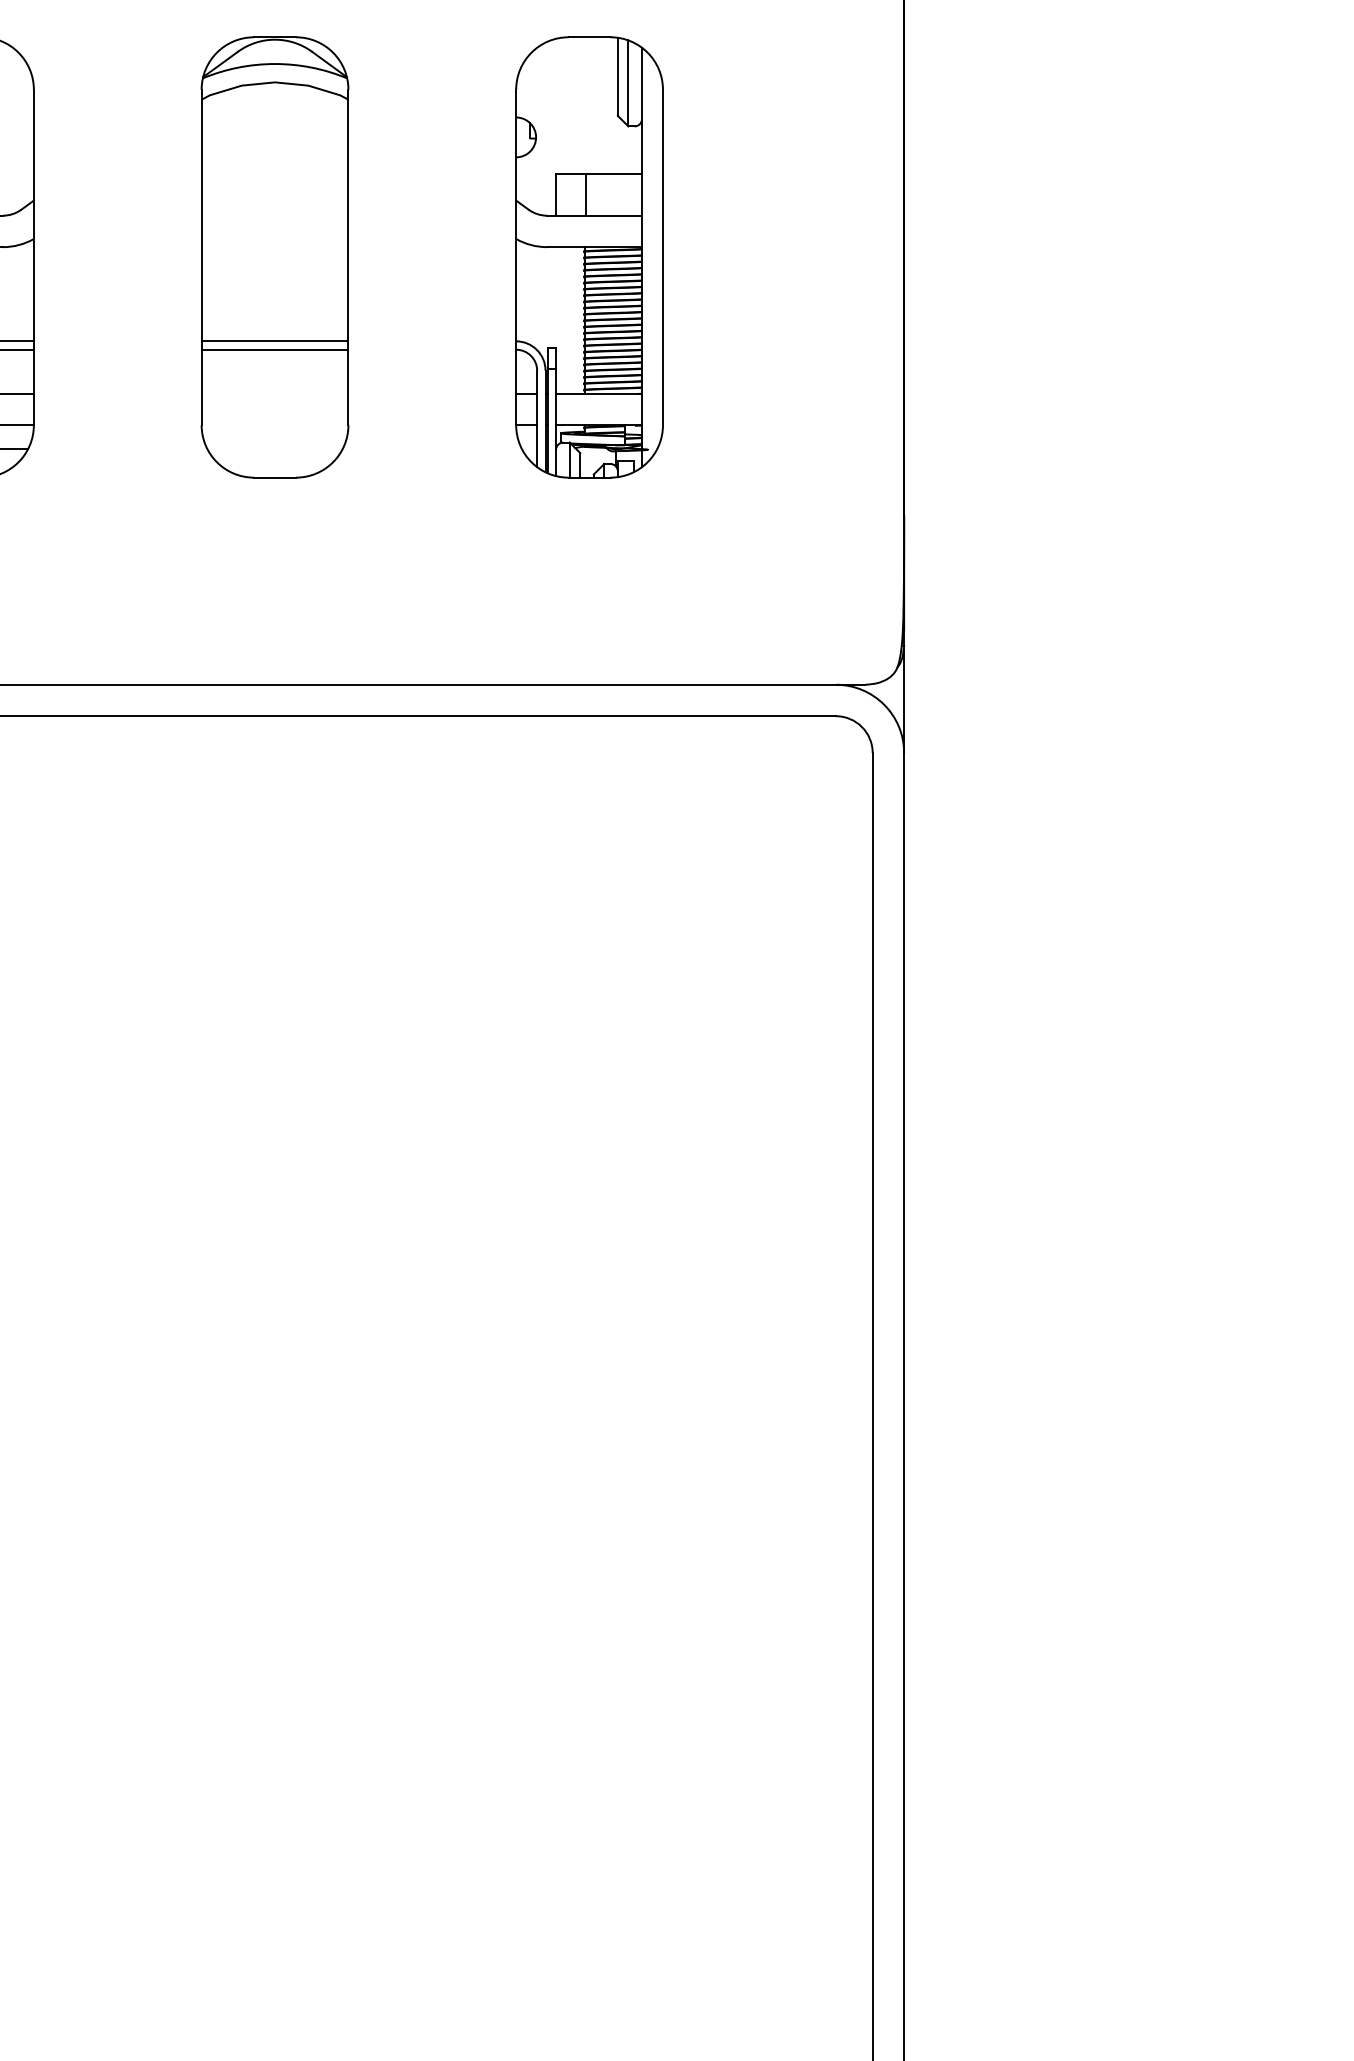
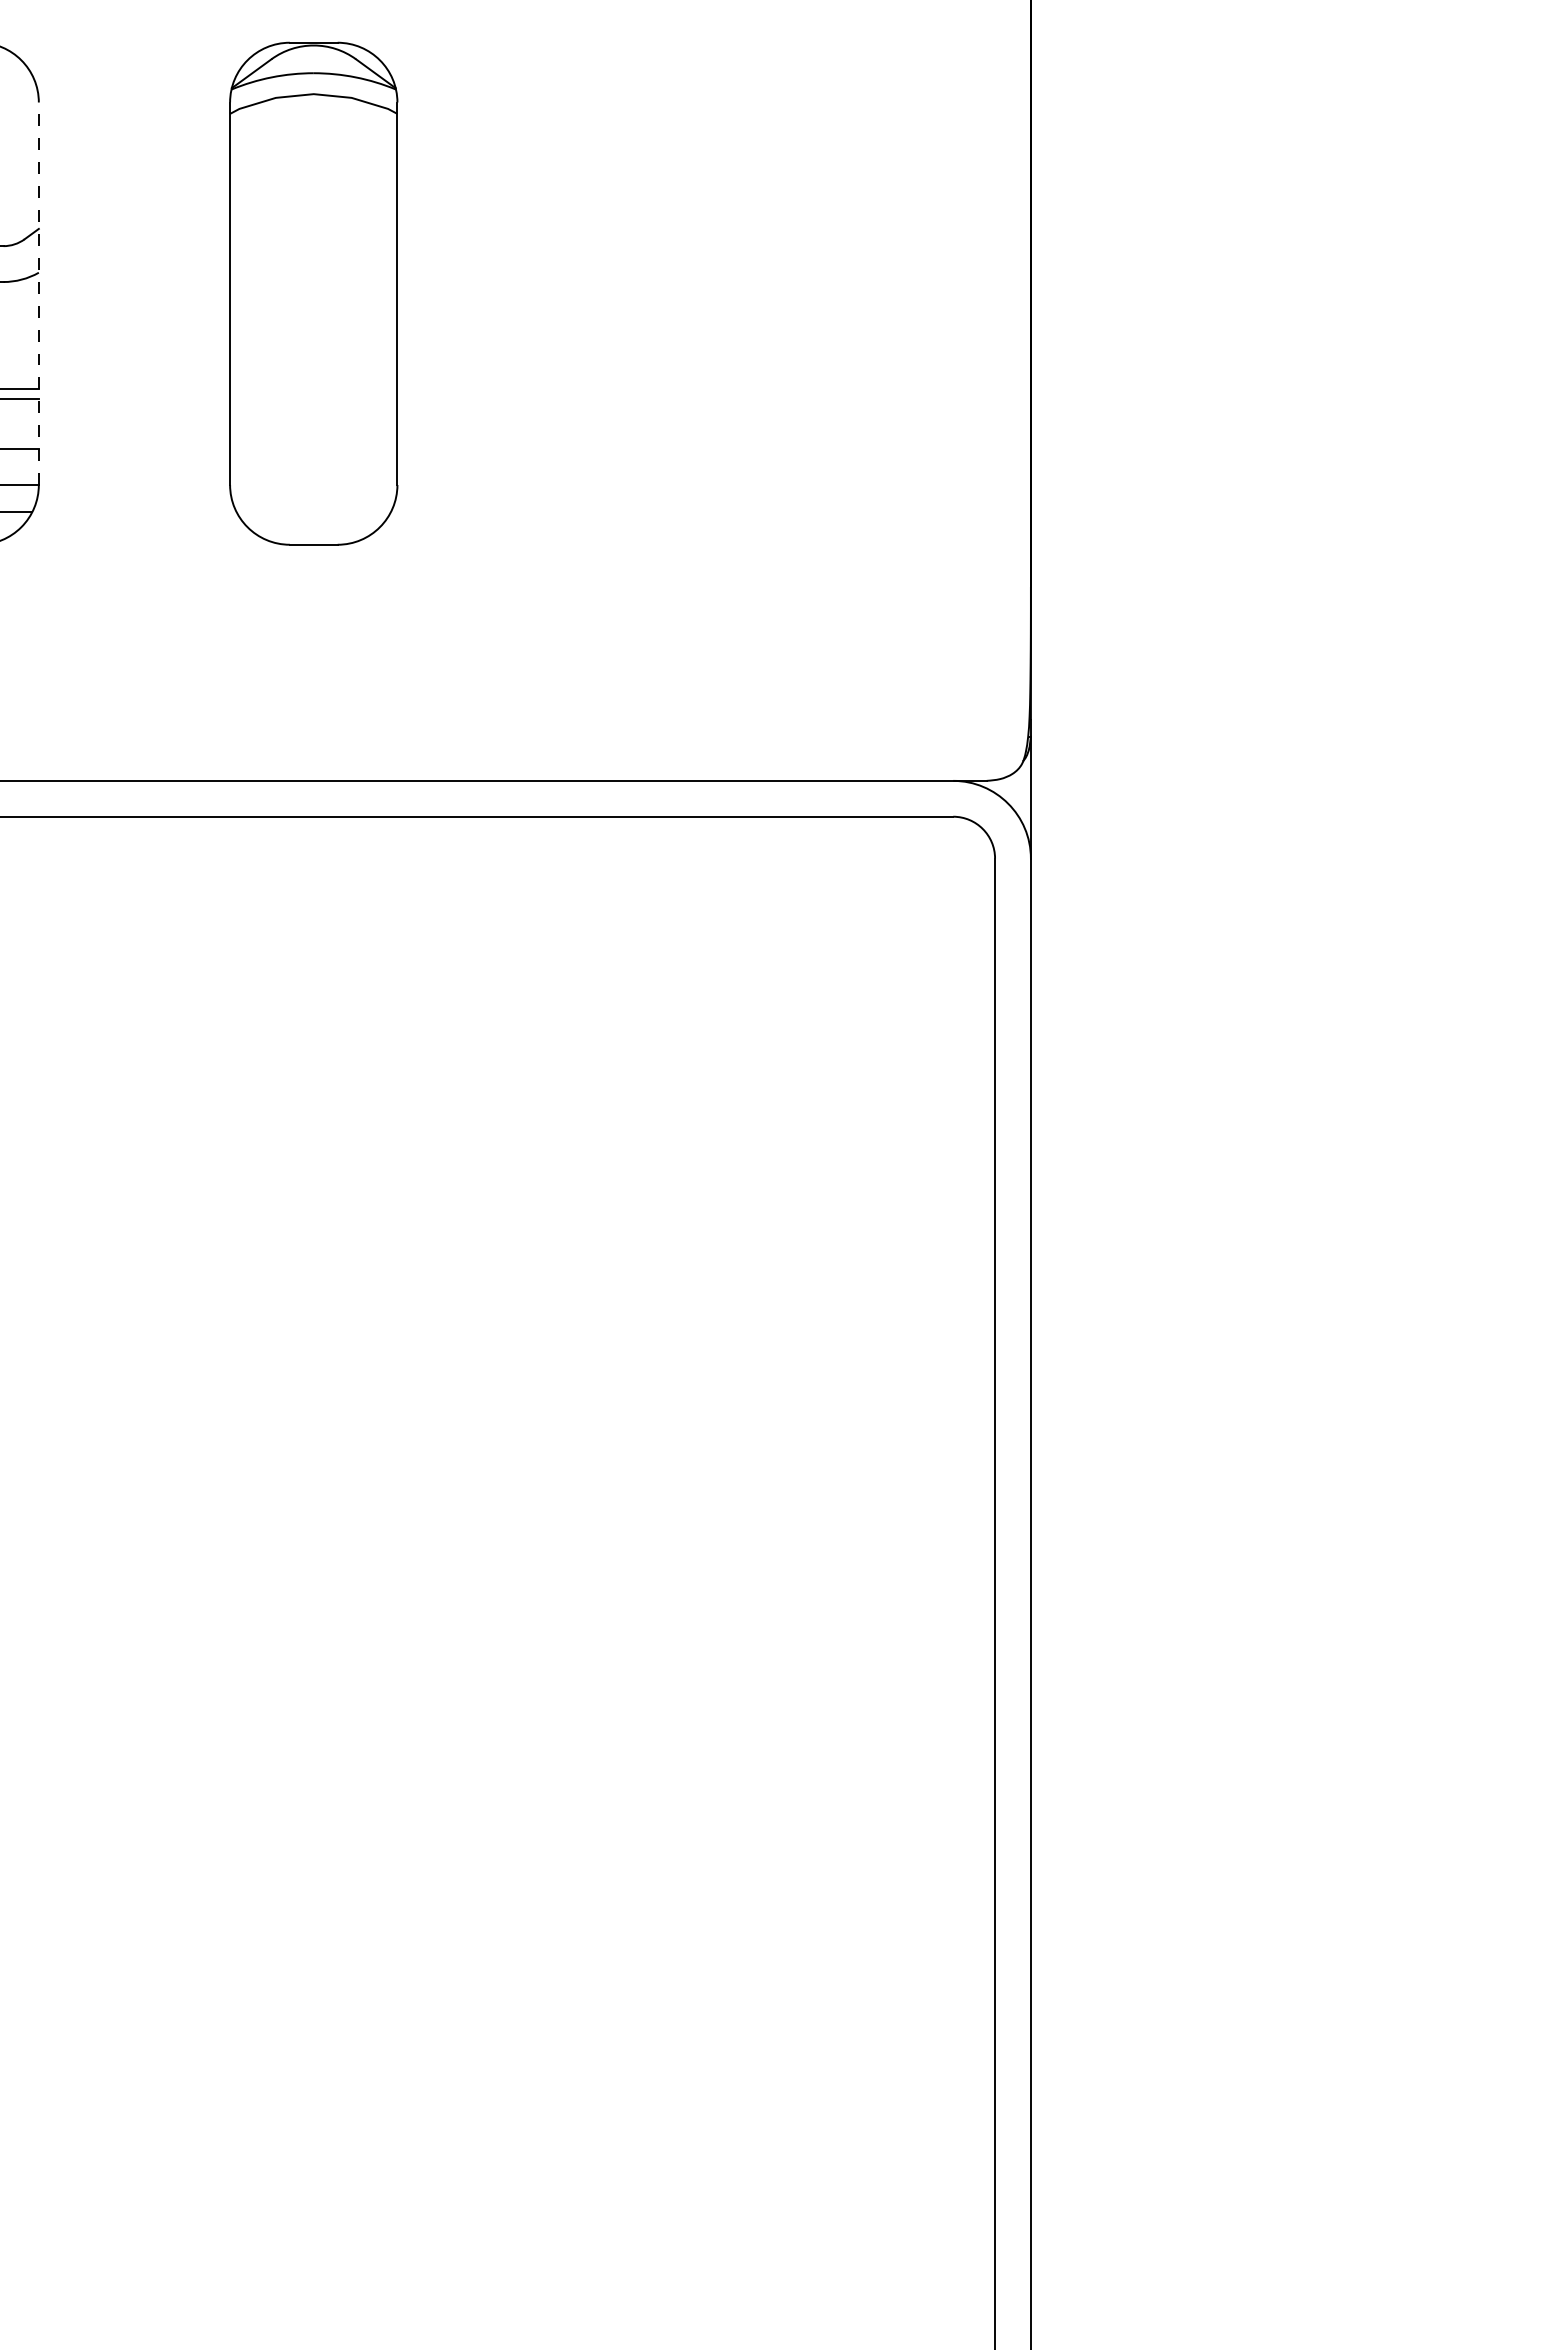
line: (33, 257) -> (38, 293), solid -> dashed
part: (588, 257) -> (671, 293), removed
line: (274, 341) -> (313, 389), removed
line: (274, 349) -> (313, 398), removed

